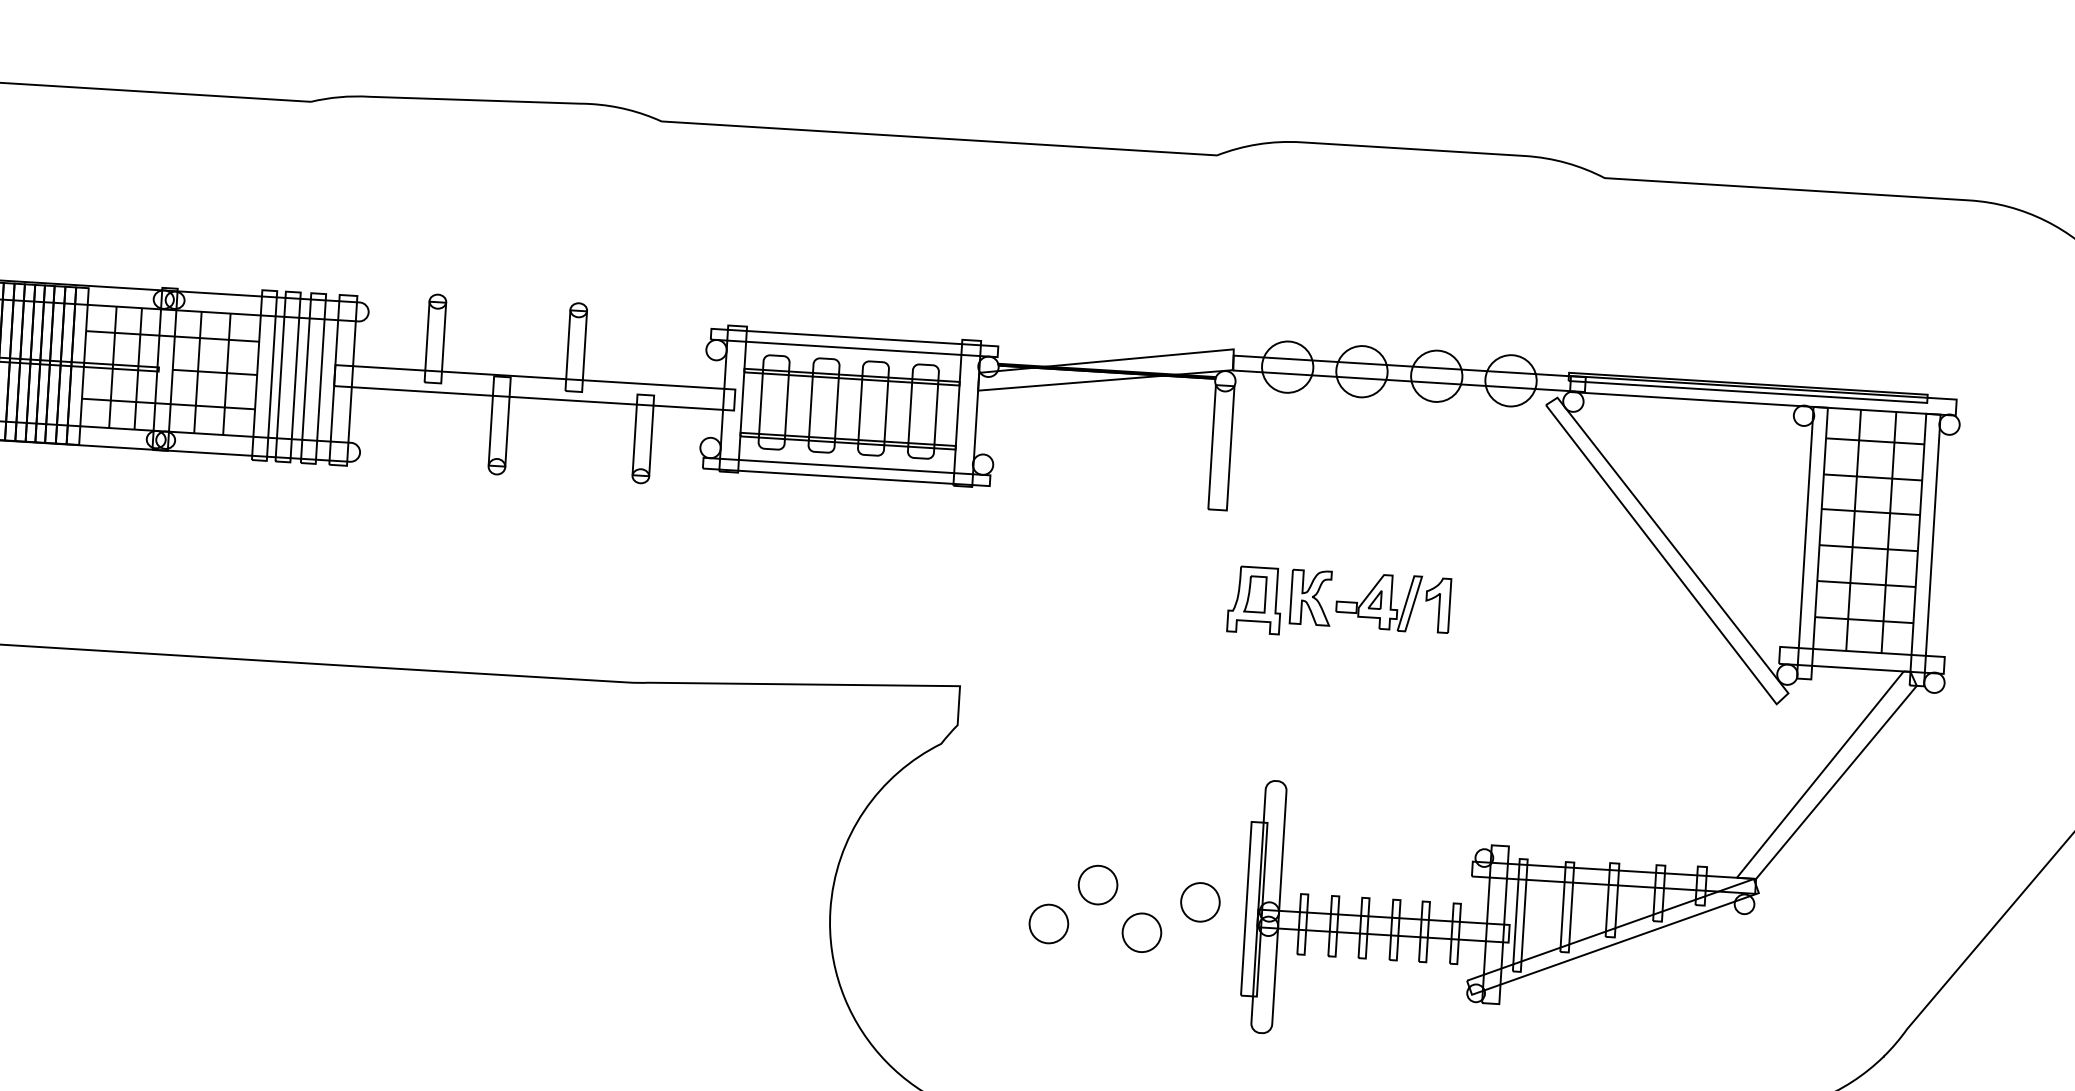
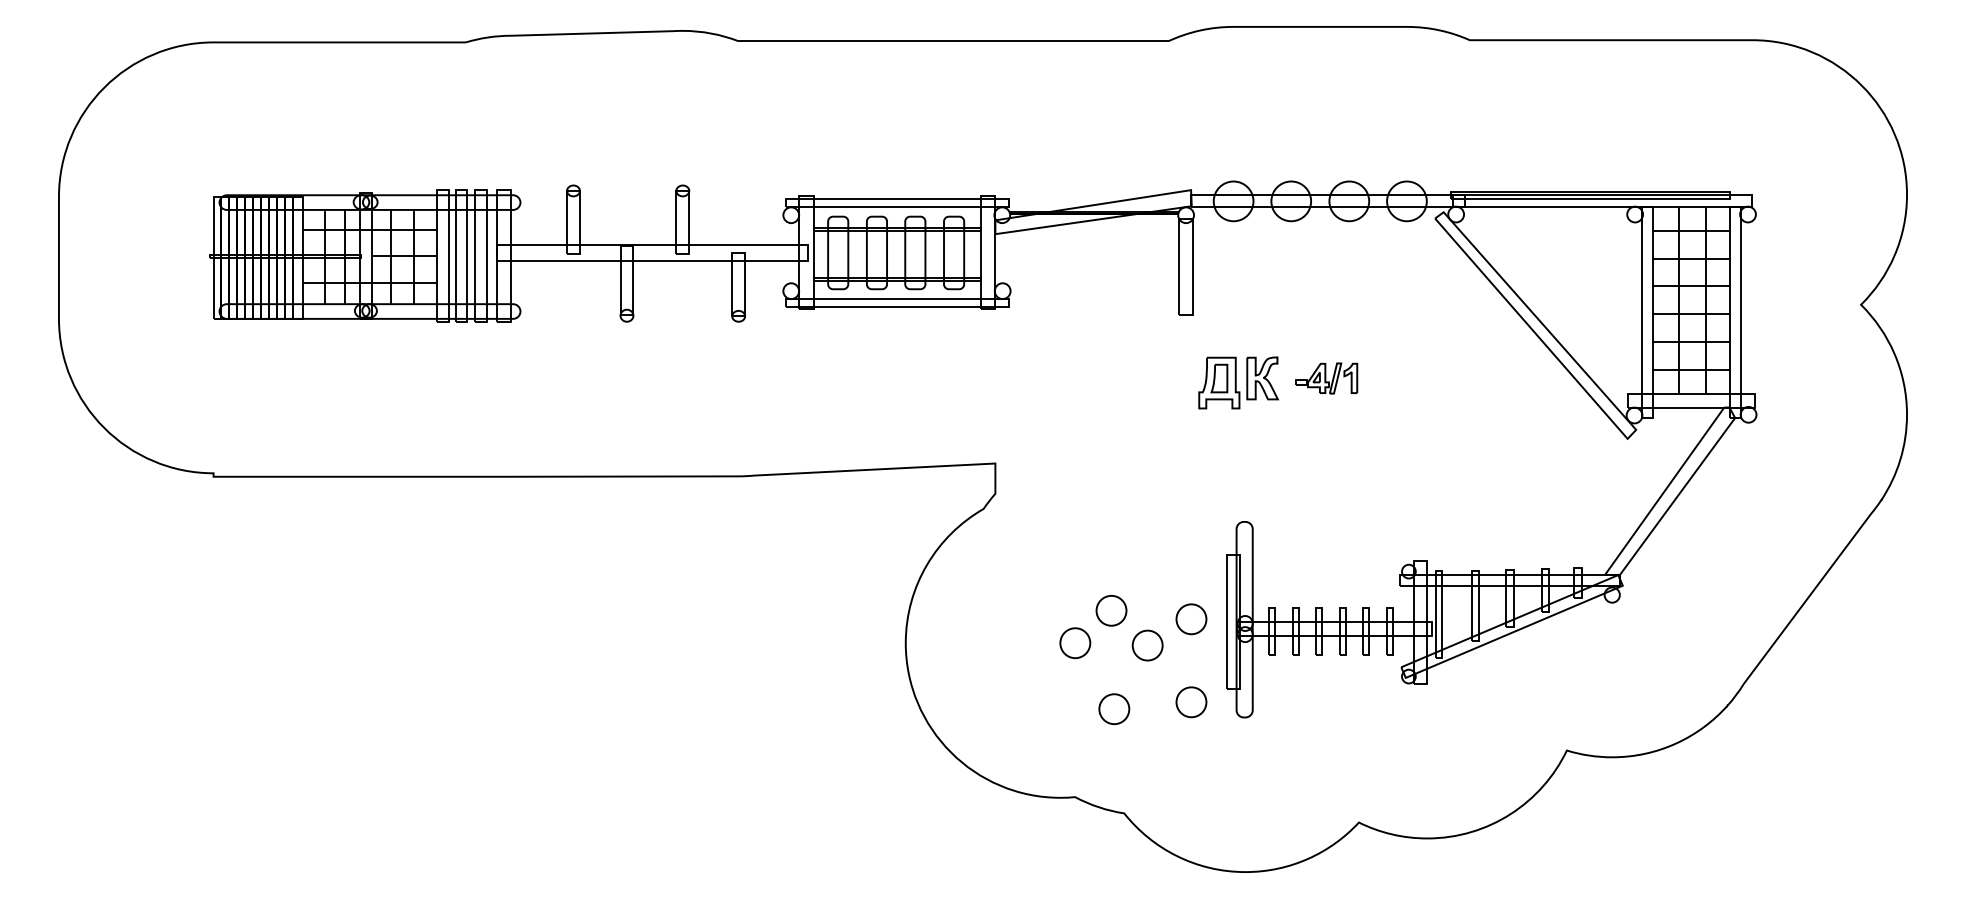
part: (1393, 602) -> (1326, 378), size x0.7
part: (1193, 1009) -> (1191, 702), added
part: (1094, 1011) -> (1114, 708), added

